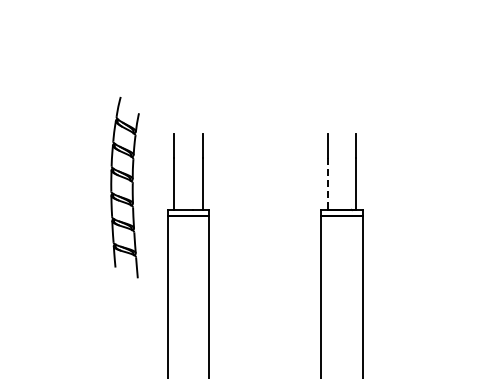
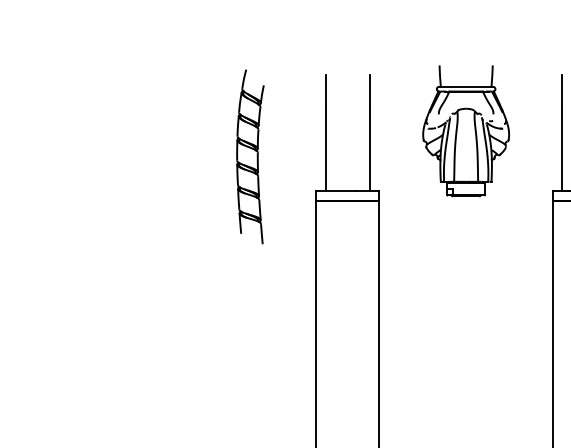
part: (264, 171) -> (465, 131), added
line: (327, 184) -> (562, 151), dashed -> solid
part: (124, 187) -> (249, 156), size x0.62

